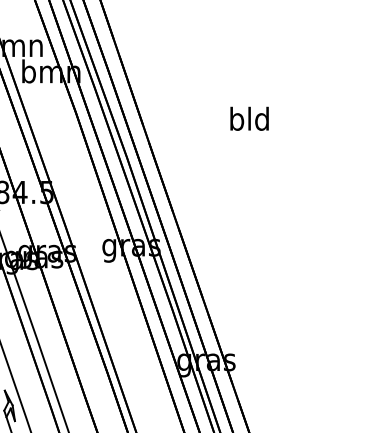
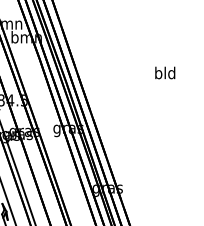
text: (250, 117) -> (165, 72), moved

